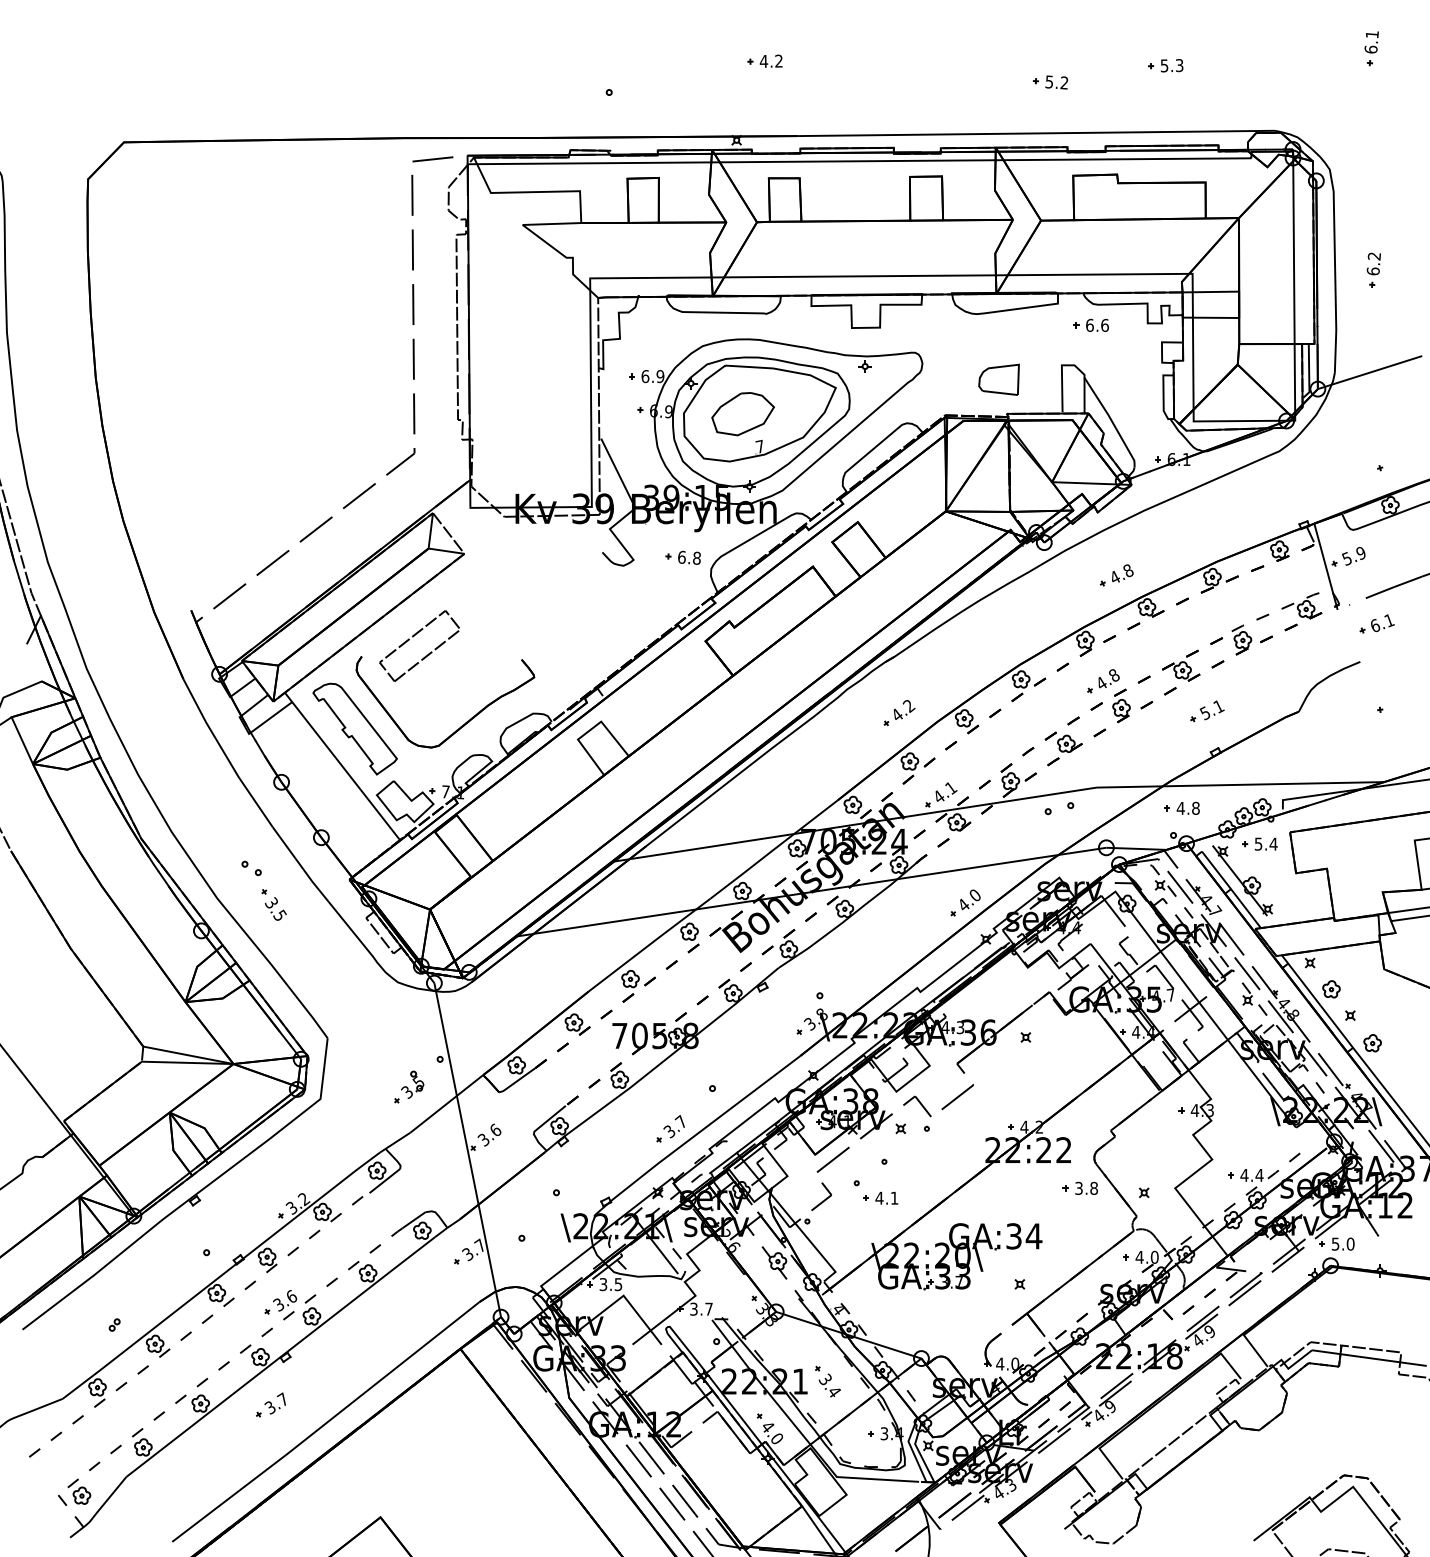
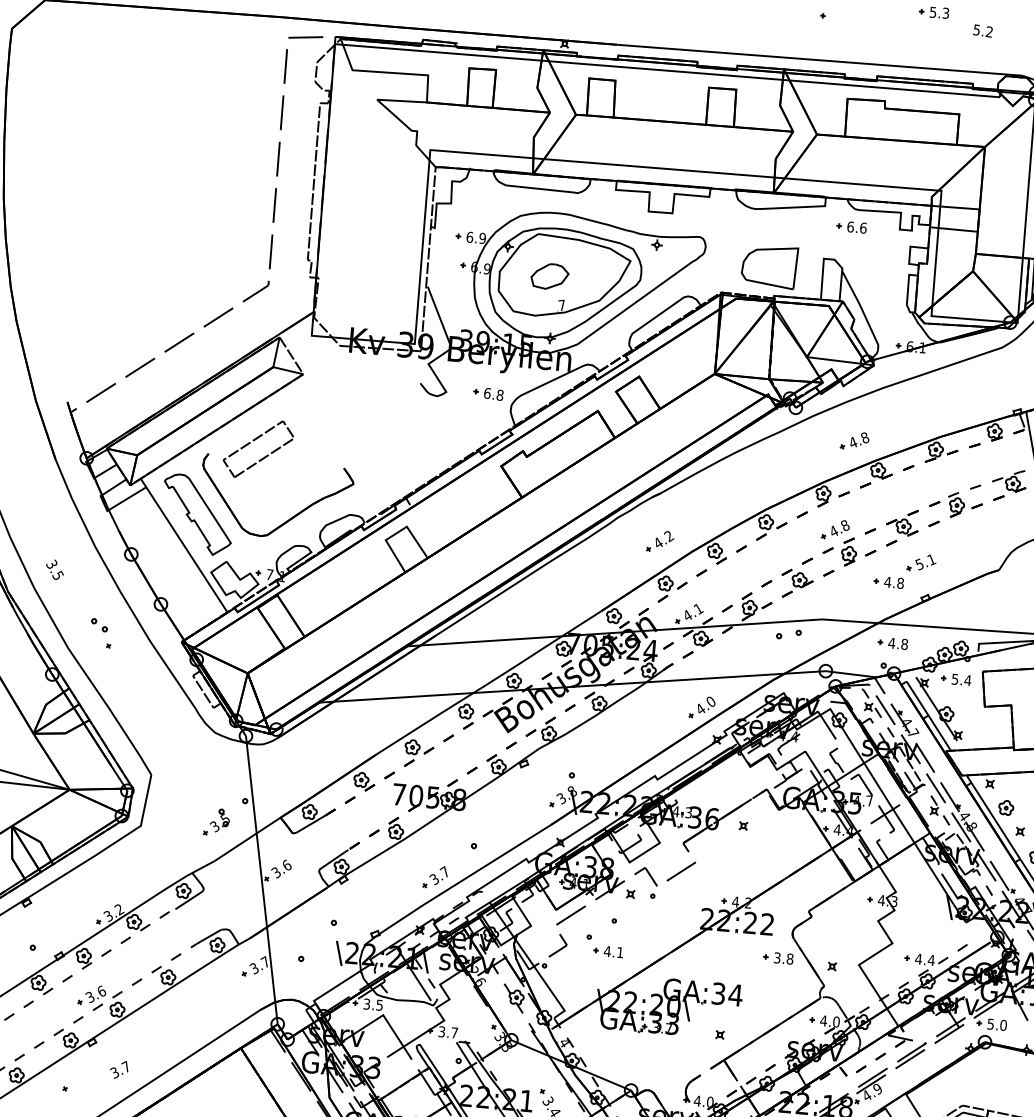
text: (1056, 82) -> (982, 30), moved
part: (998, 379) -> (769, 266), size x1.6
part: (742, 414) -> (549, 276), size x0.7
part: (1170, 736) -> (888, 581), added
text: (275, 908) -> (54, 569), moved
text: (274, 1403) -> (118, 1069), moved

